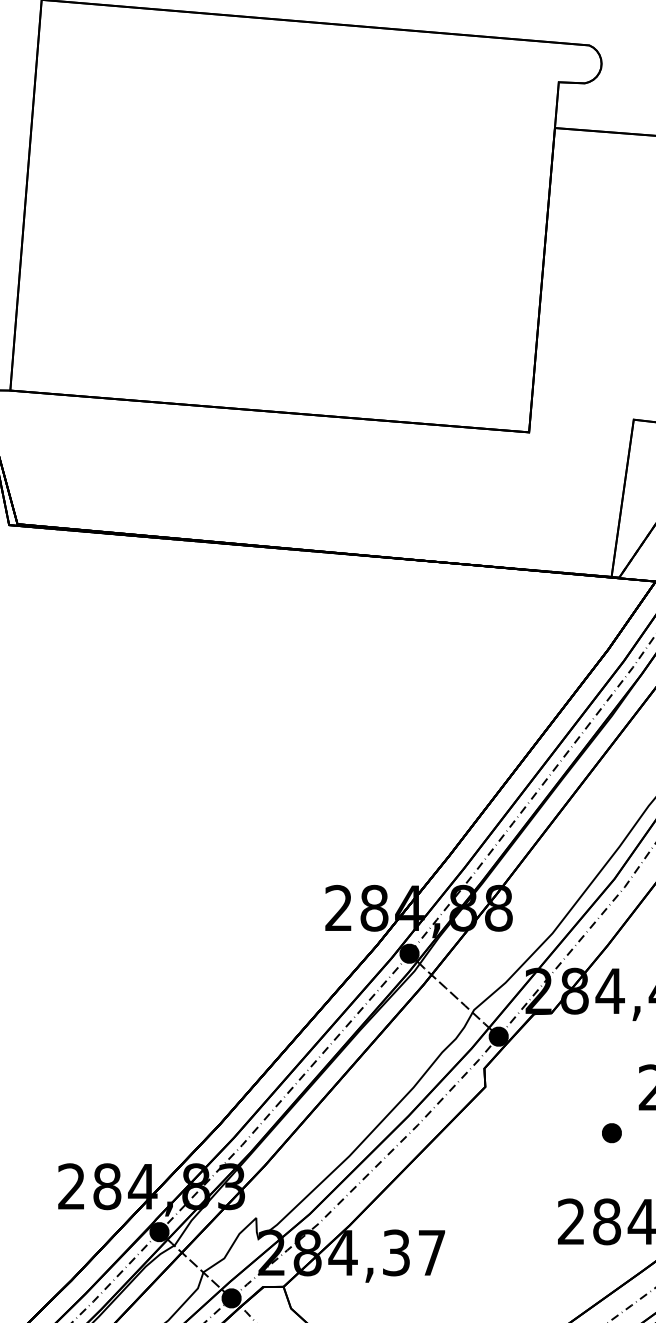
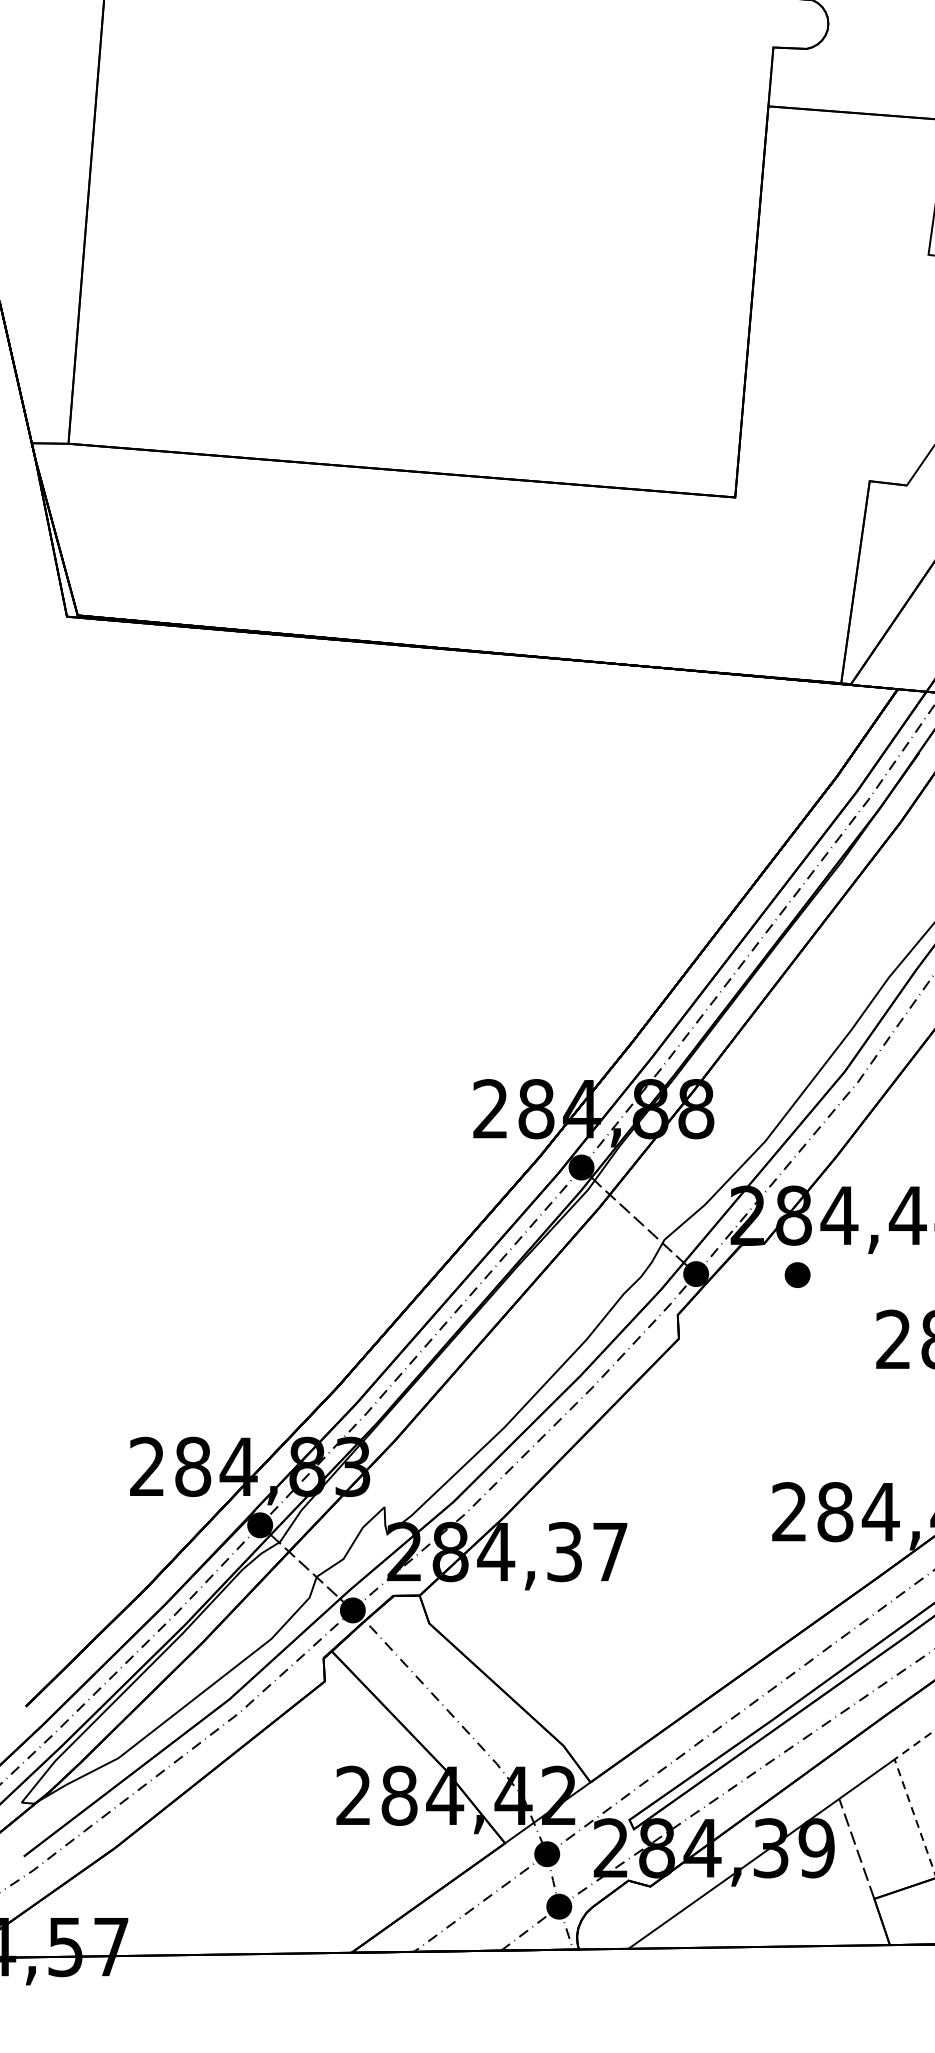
part: (611, 1132) -> (797, 1274), moved

